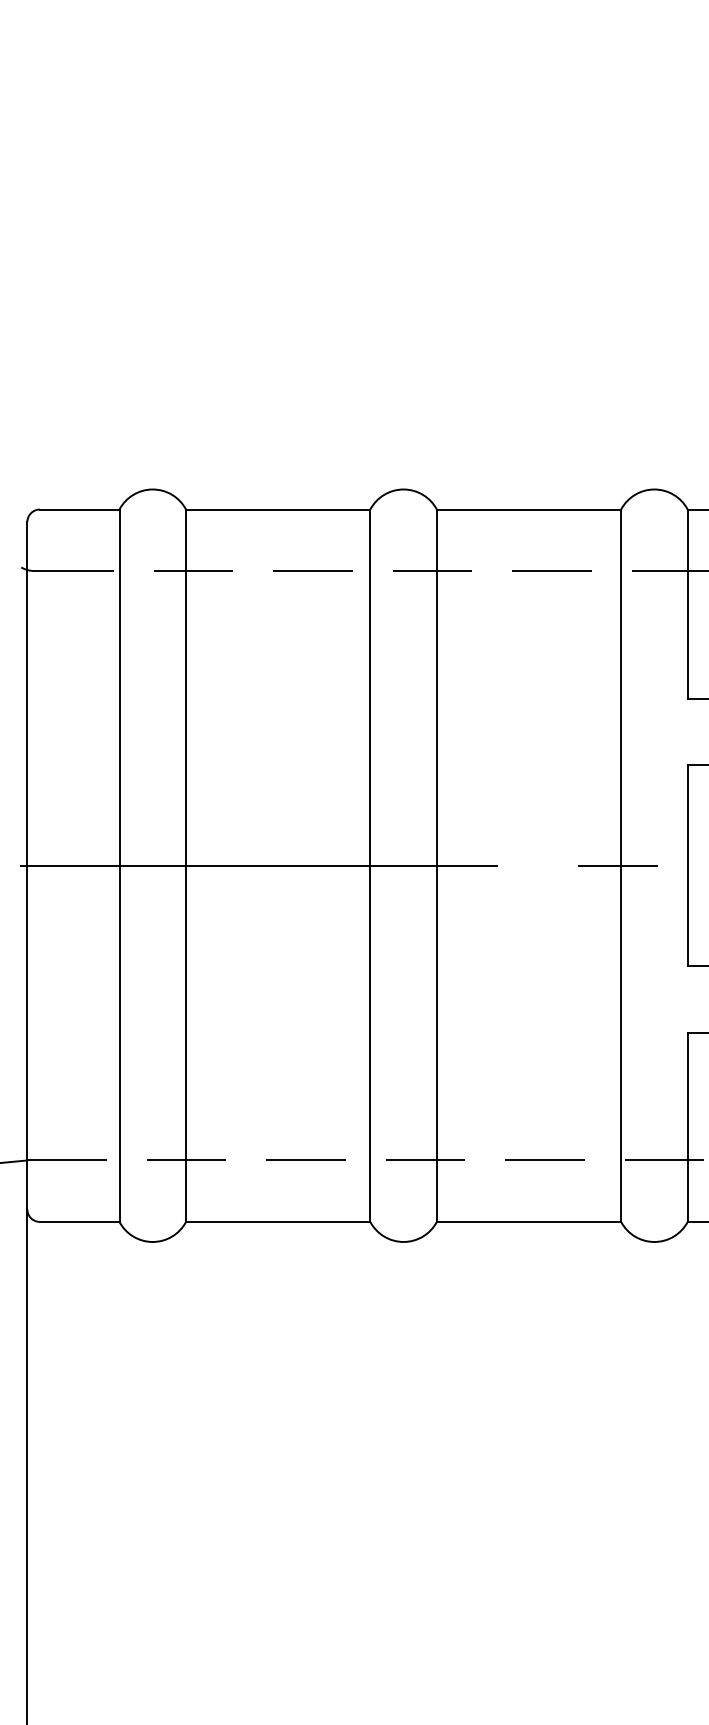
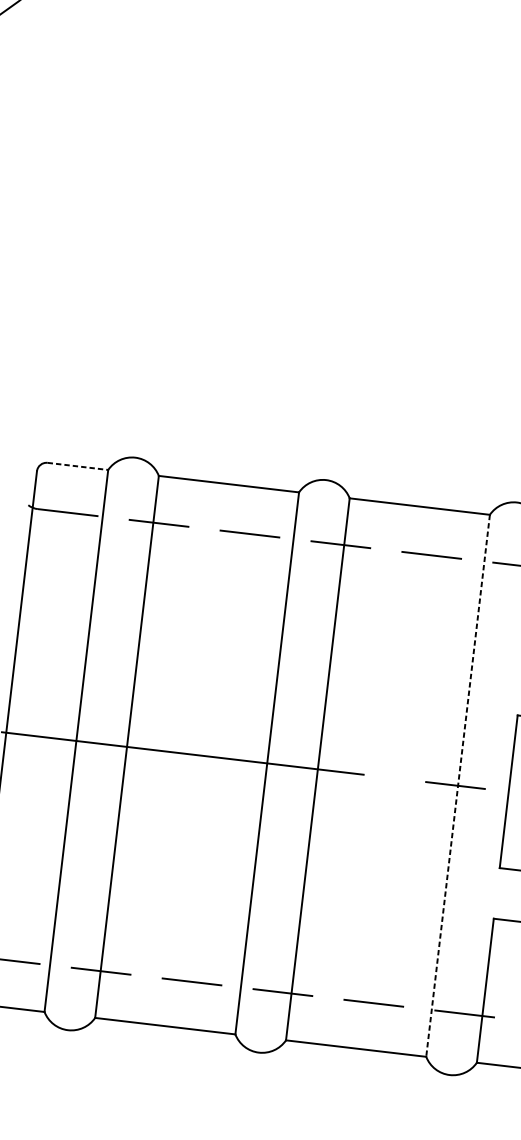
line: (79, 509) -> (77, 466), solid -> dashed
line: (621, 866) -> (458, 786), solid -> dashed

